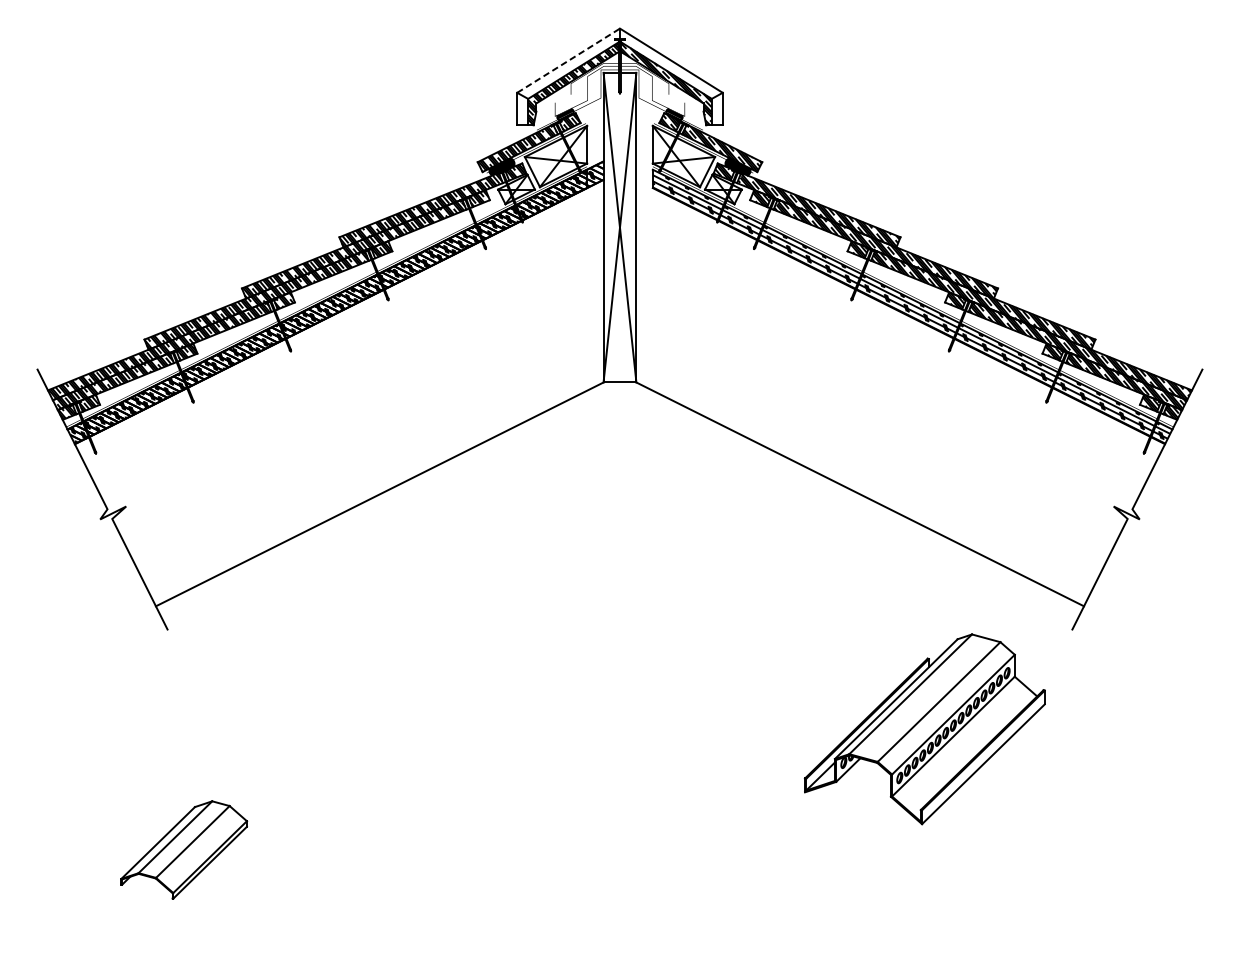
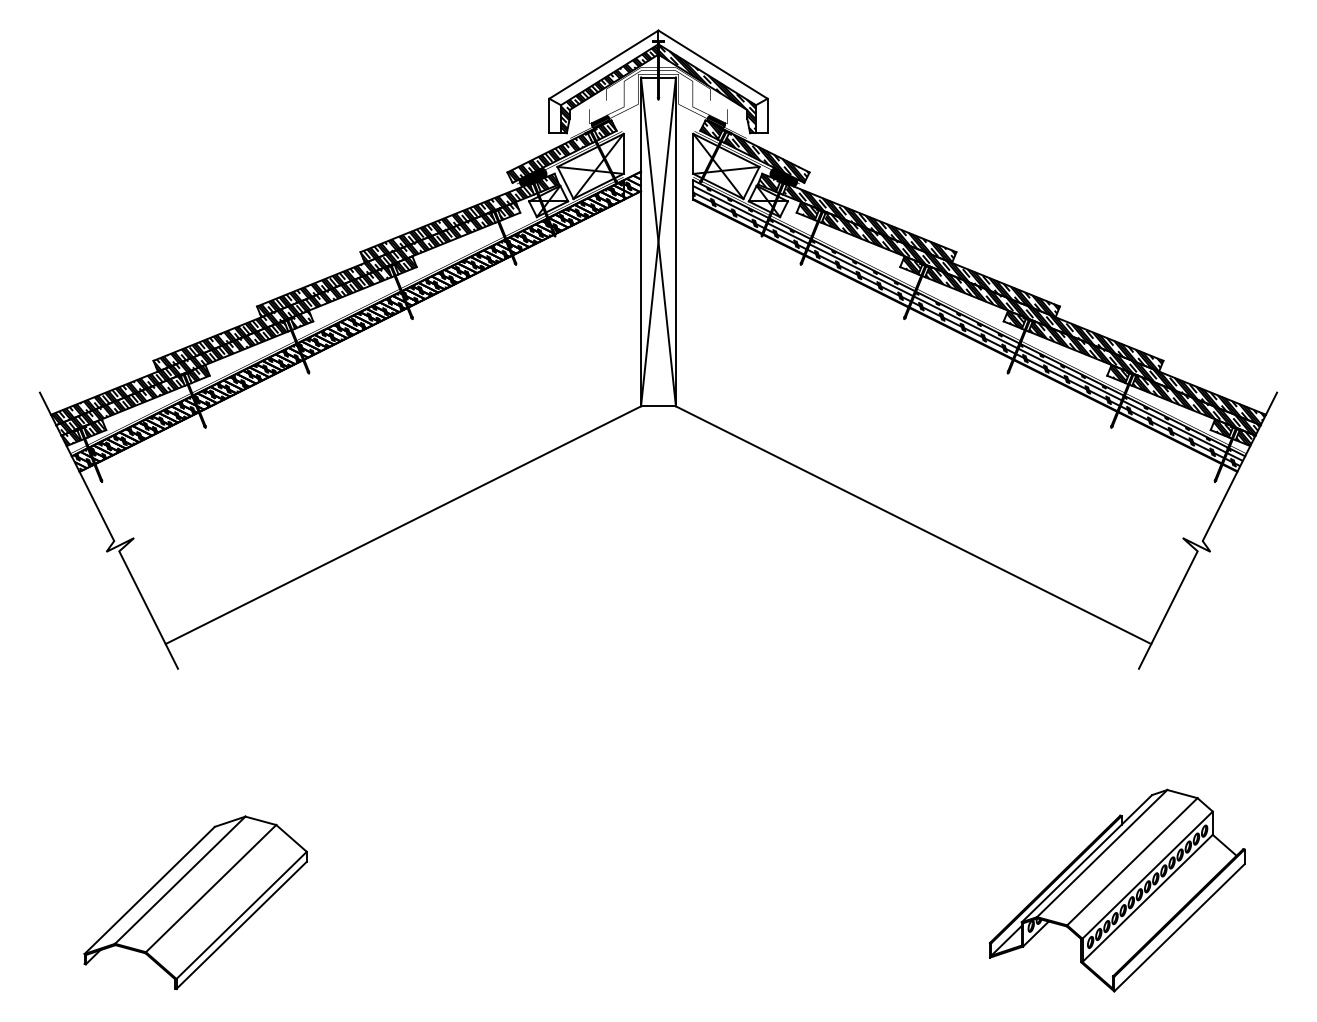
line: (569, 60) -> (604, 64), dashed -> solid
part: (925, 729) -> (1117, 890), moved
part: (184, 849) -> (195, 902), size x1.67

